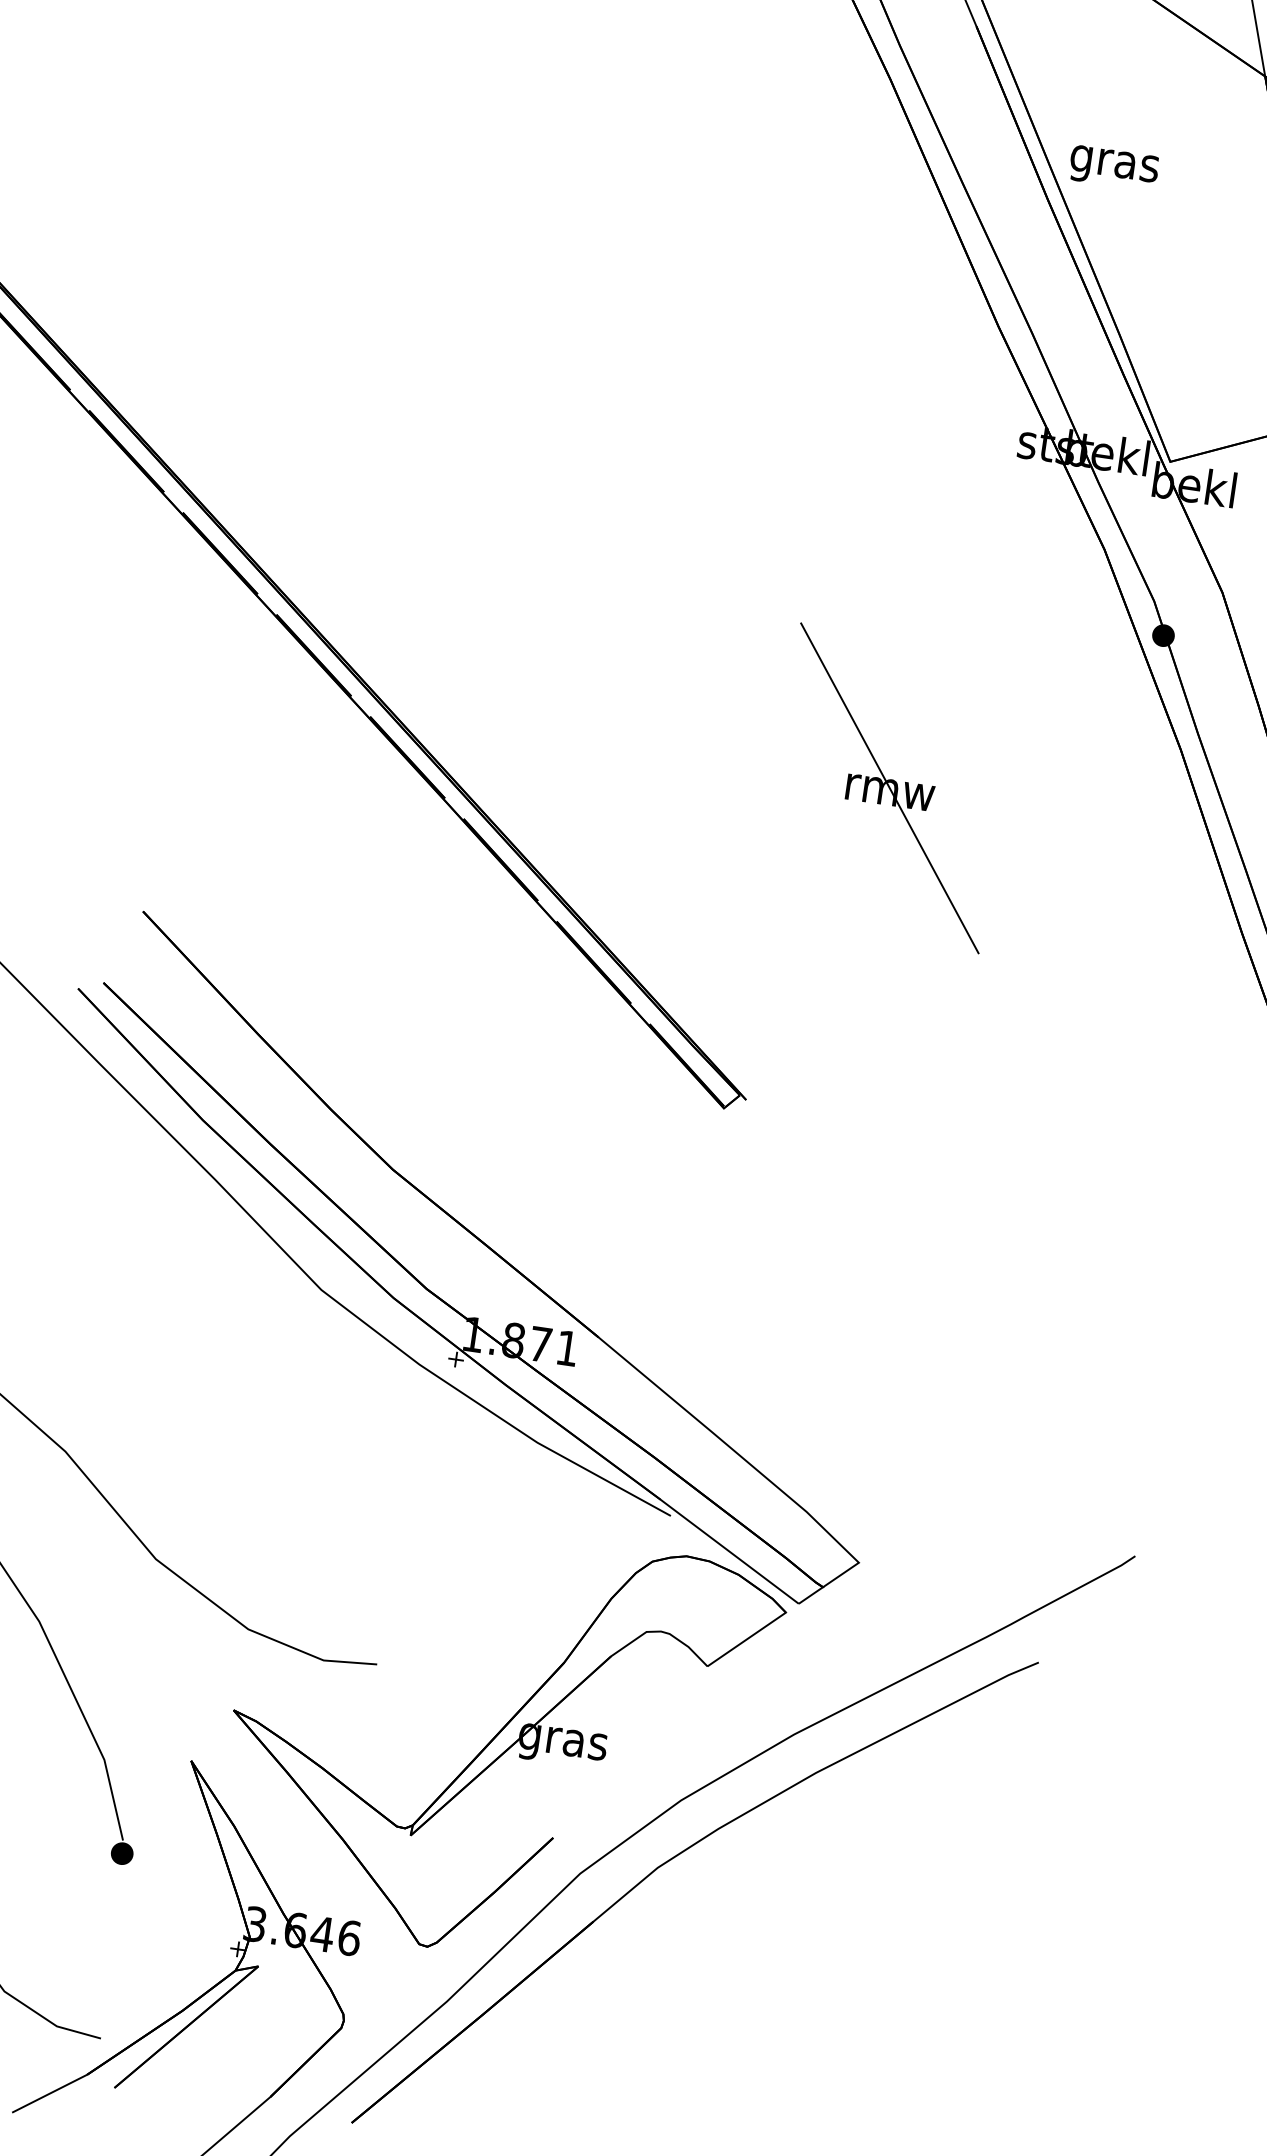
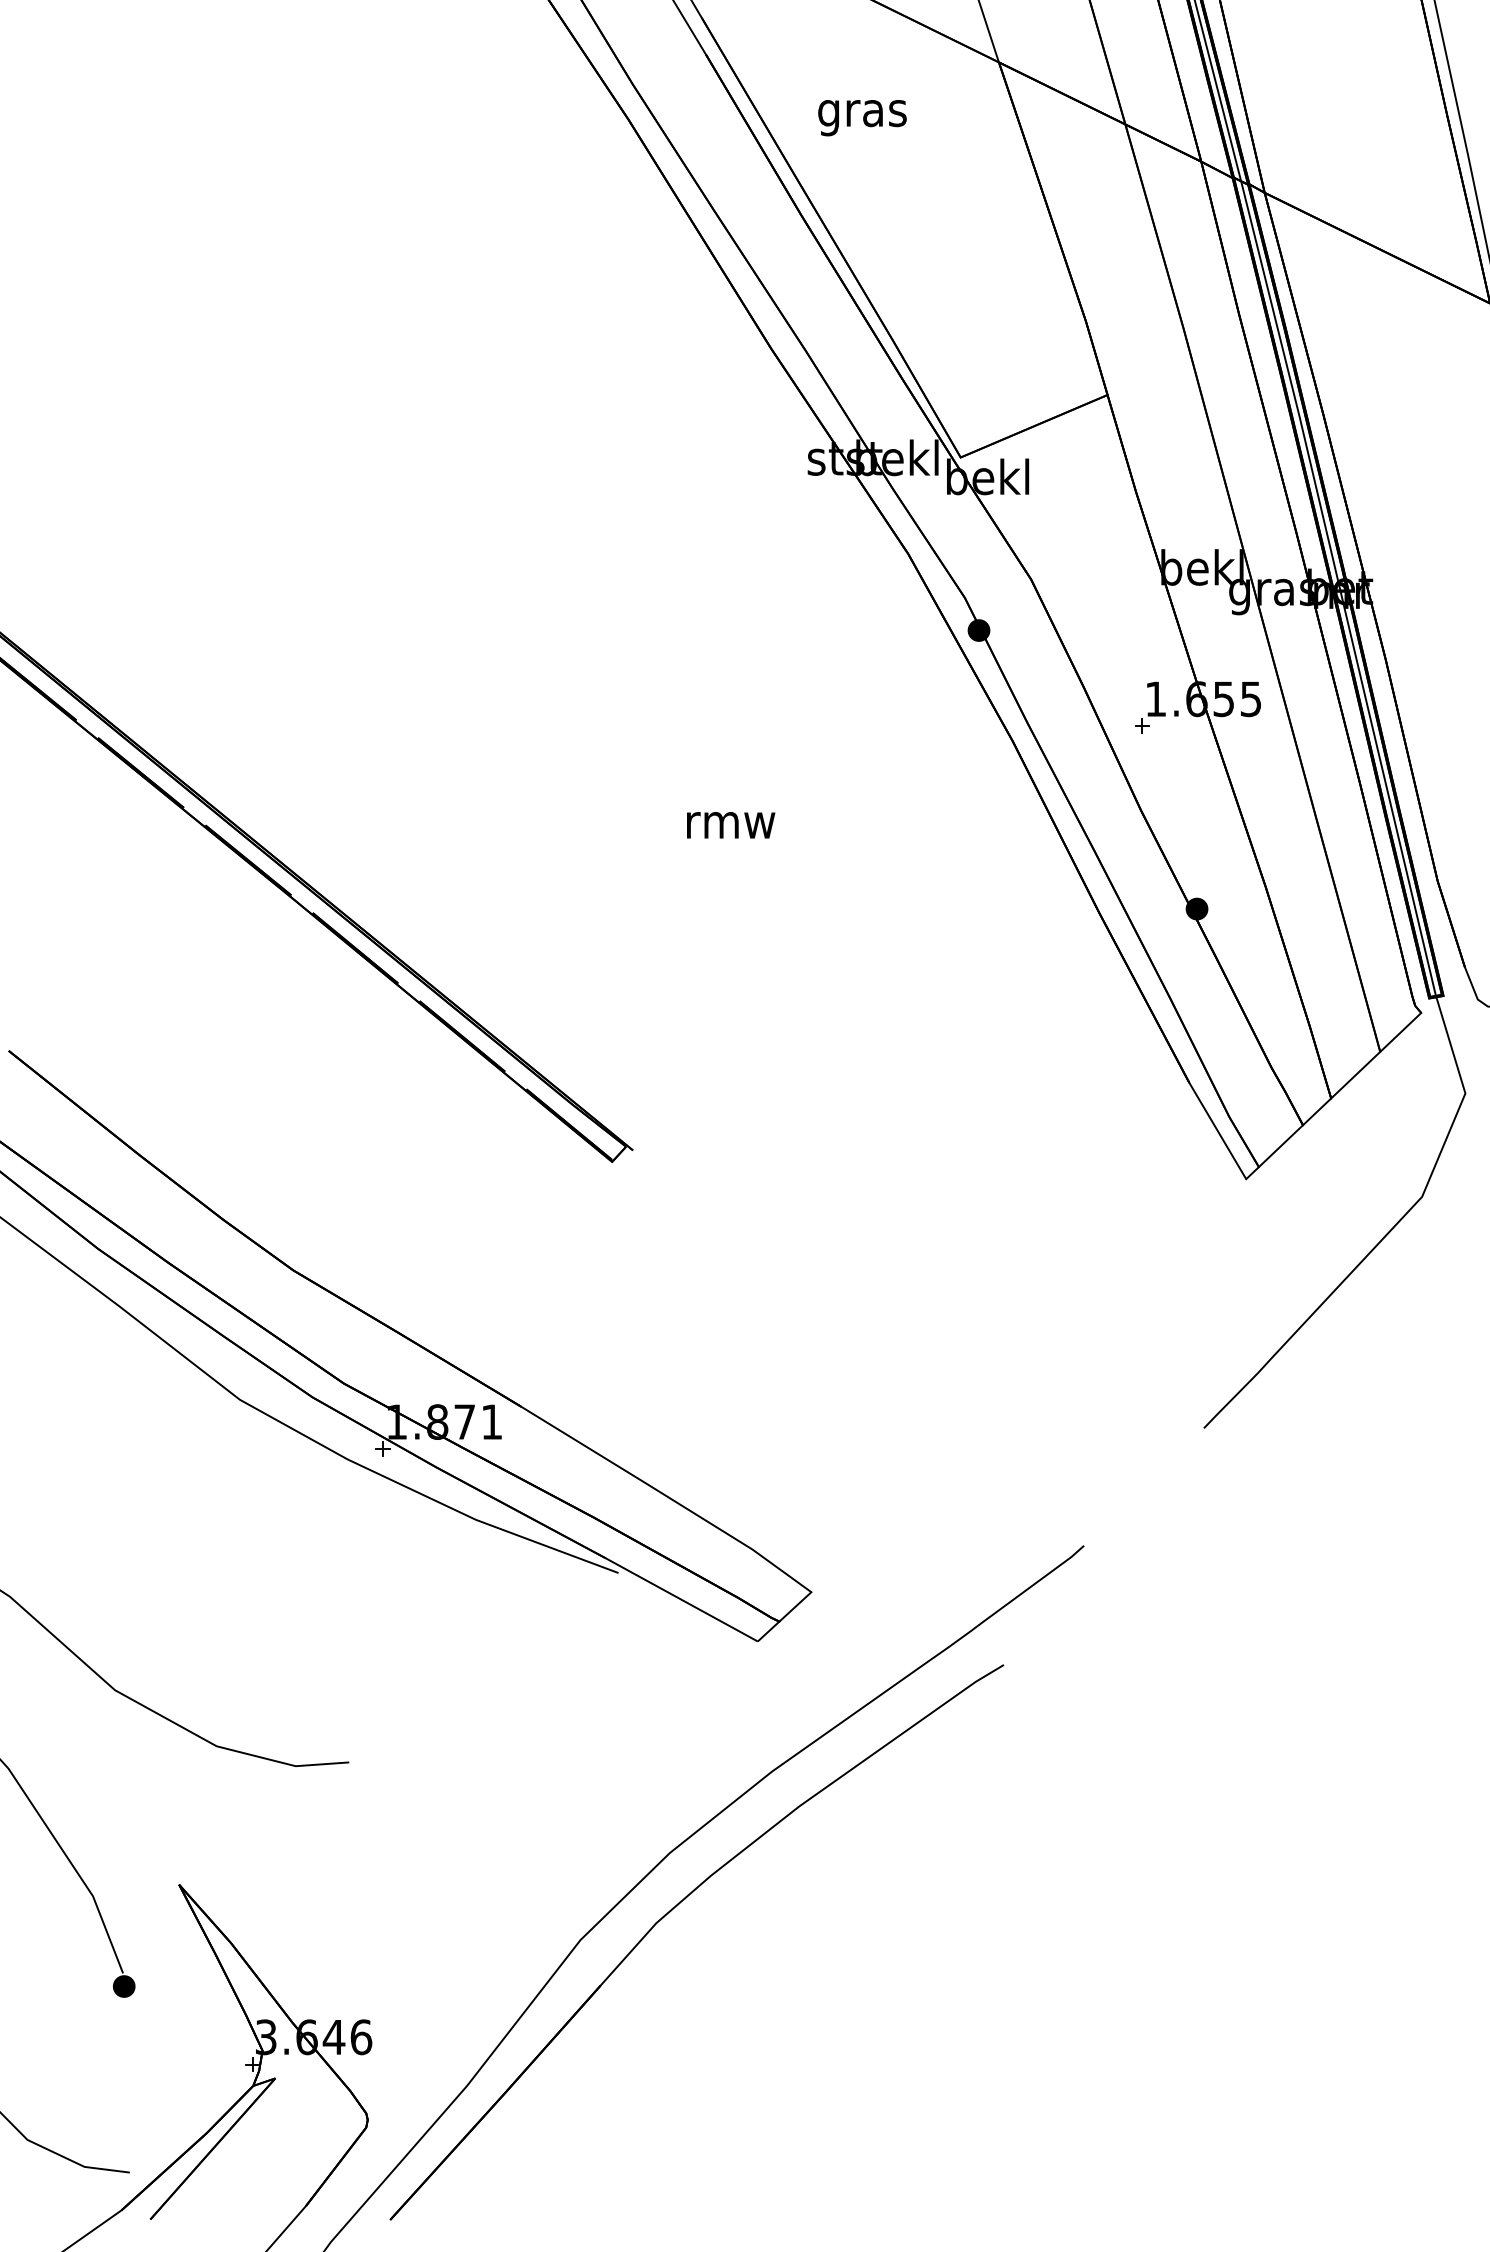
text: (1113, 168) -> (862, 118), moved
line: (889, 787) -> (729, 820), removed
part: (498, 1742) -> (480, 1822), removed

